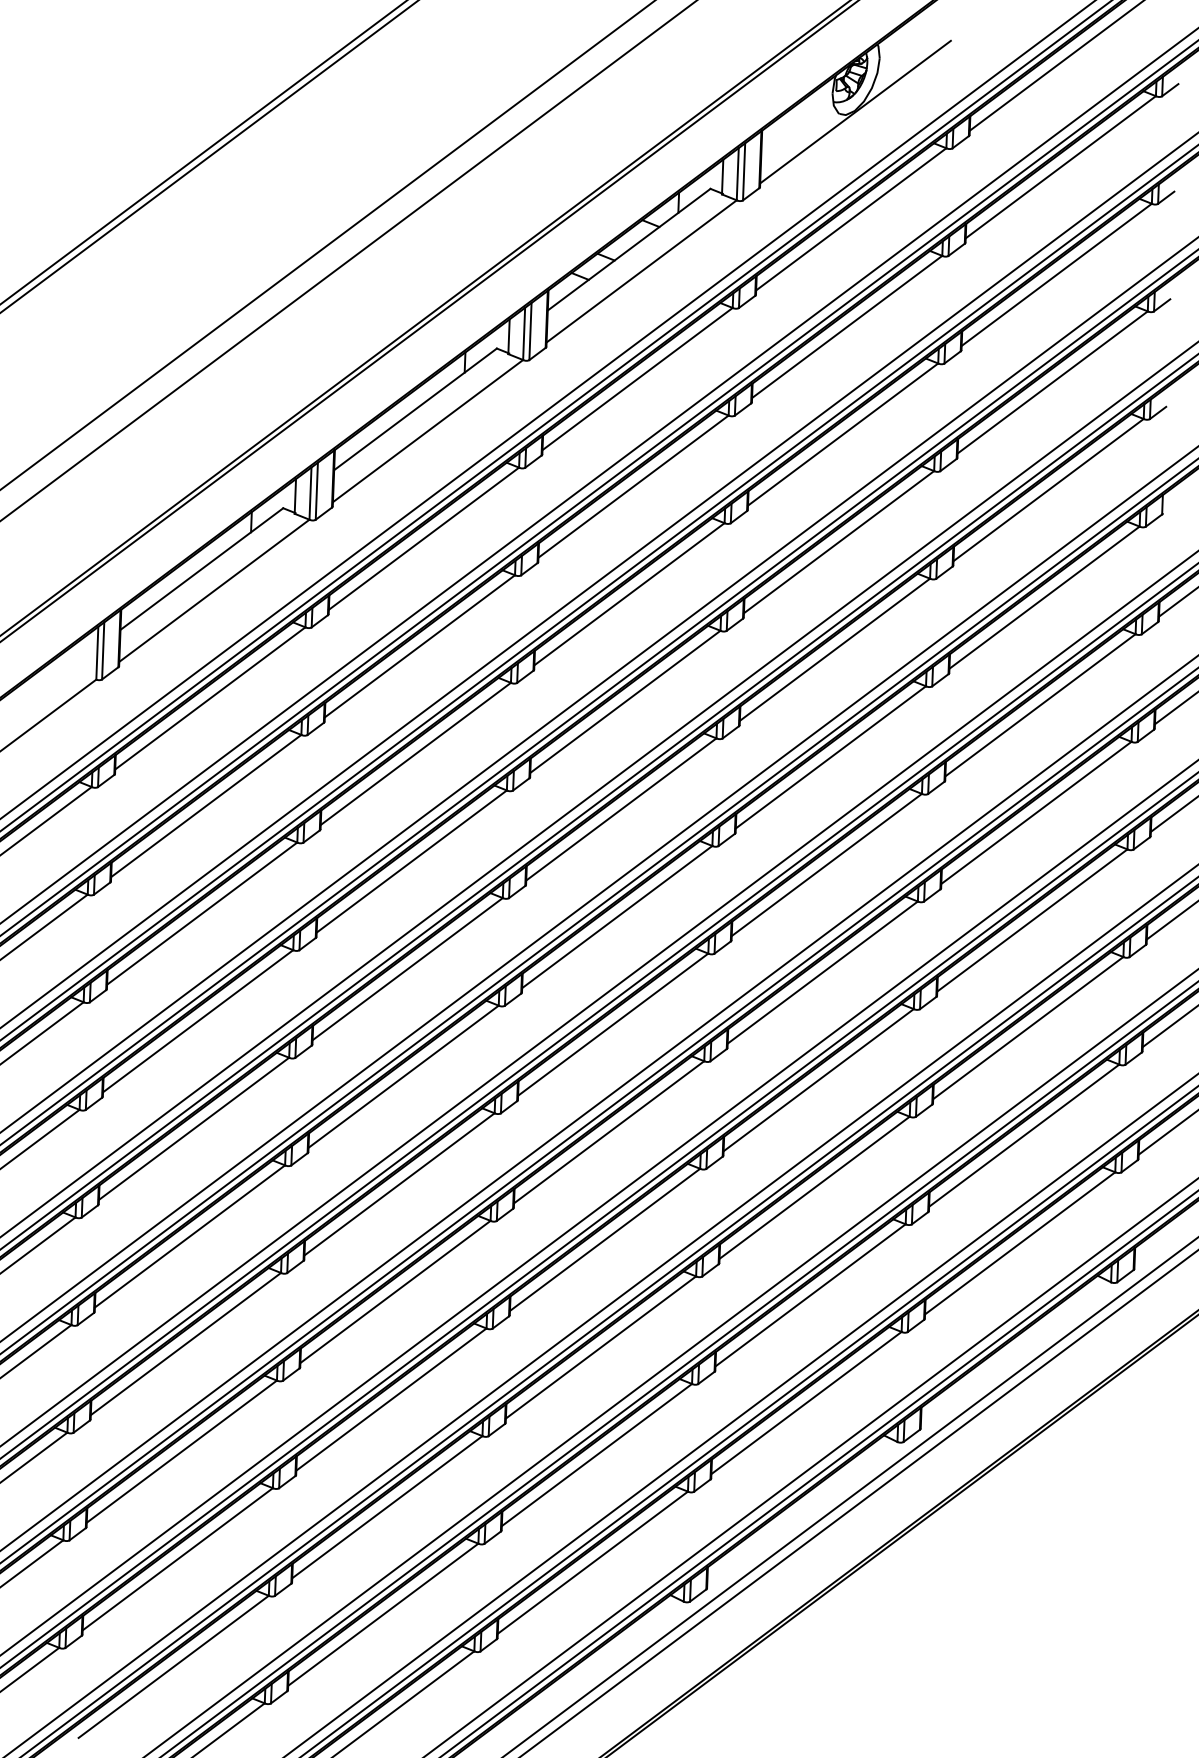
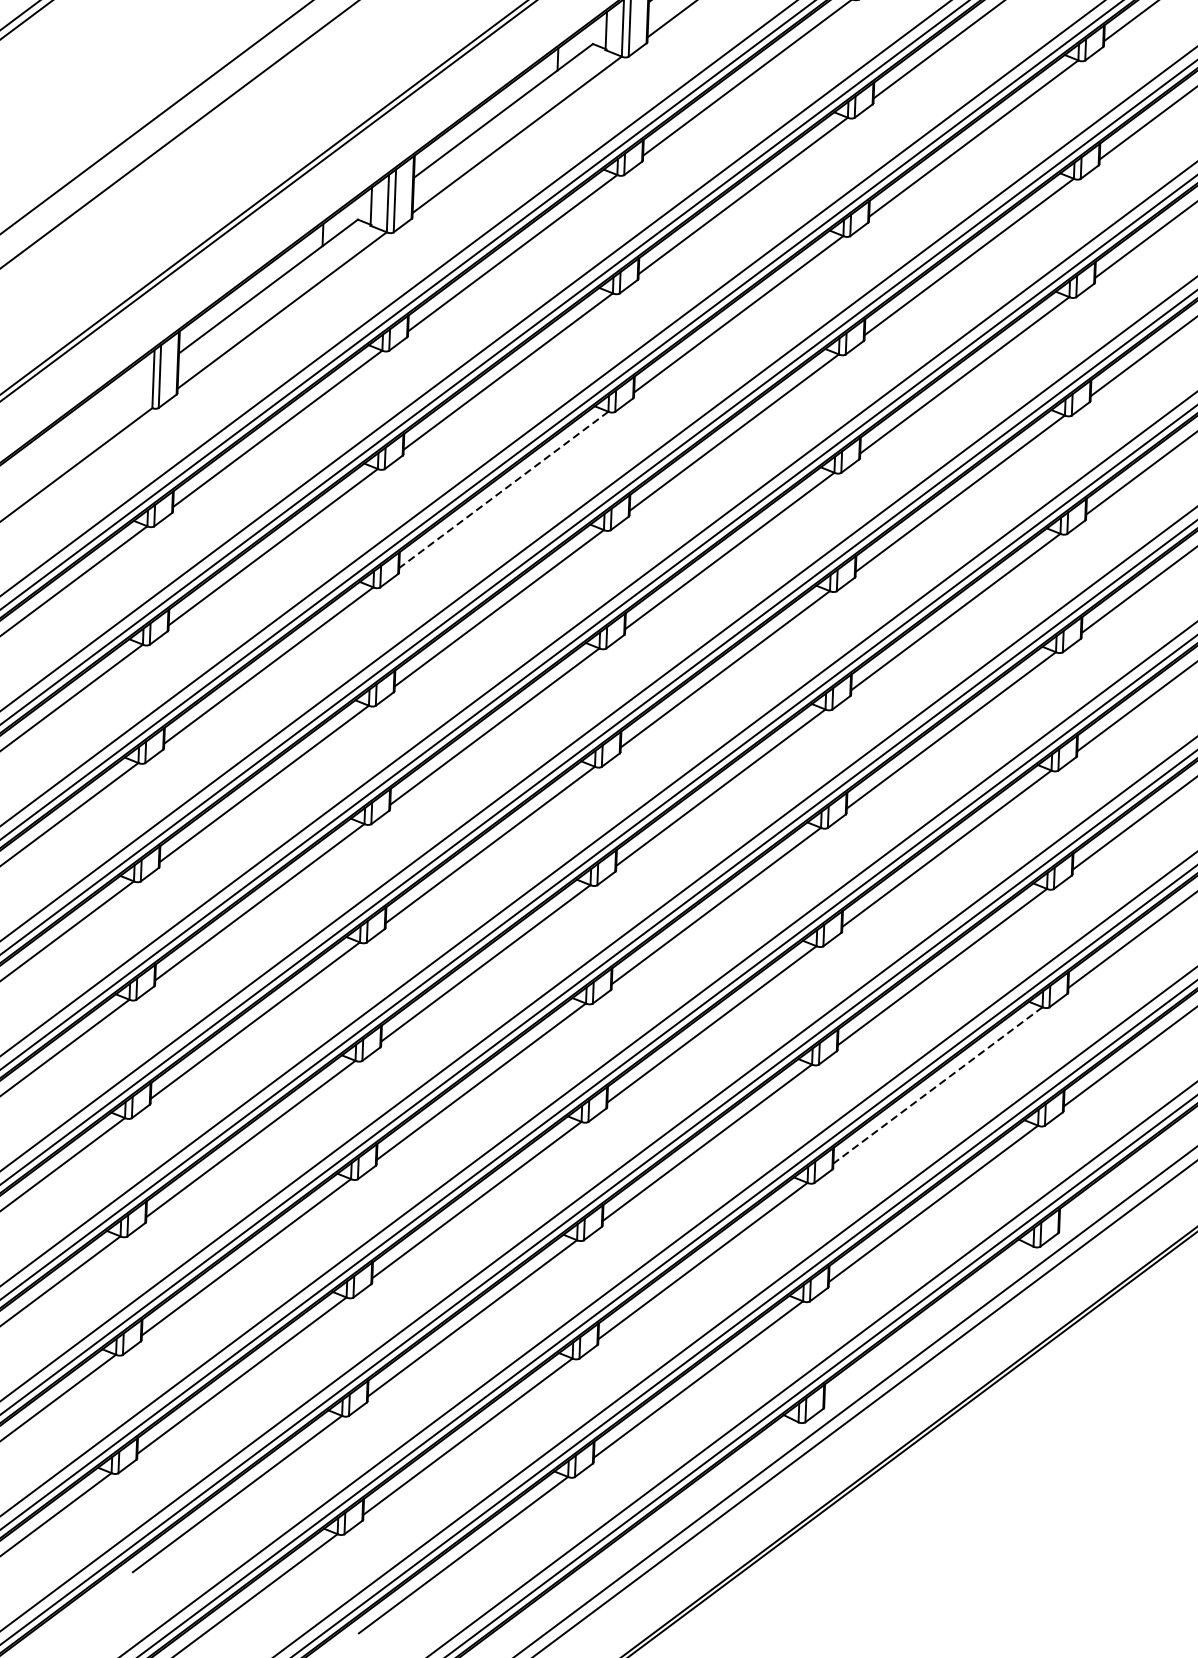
line: (415, 753) -> (503, 489), solid -> dashed
line: (810, 1295) -> (937, 1085), solid -> dashed

